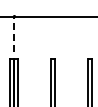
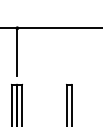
line: (14, 34) -> (17, 52), dashed -> solid

